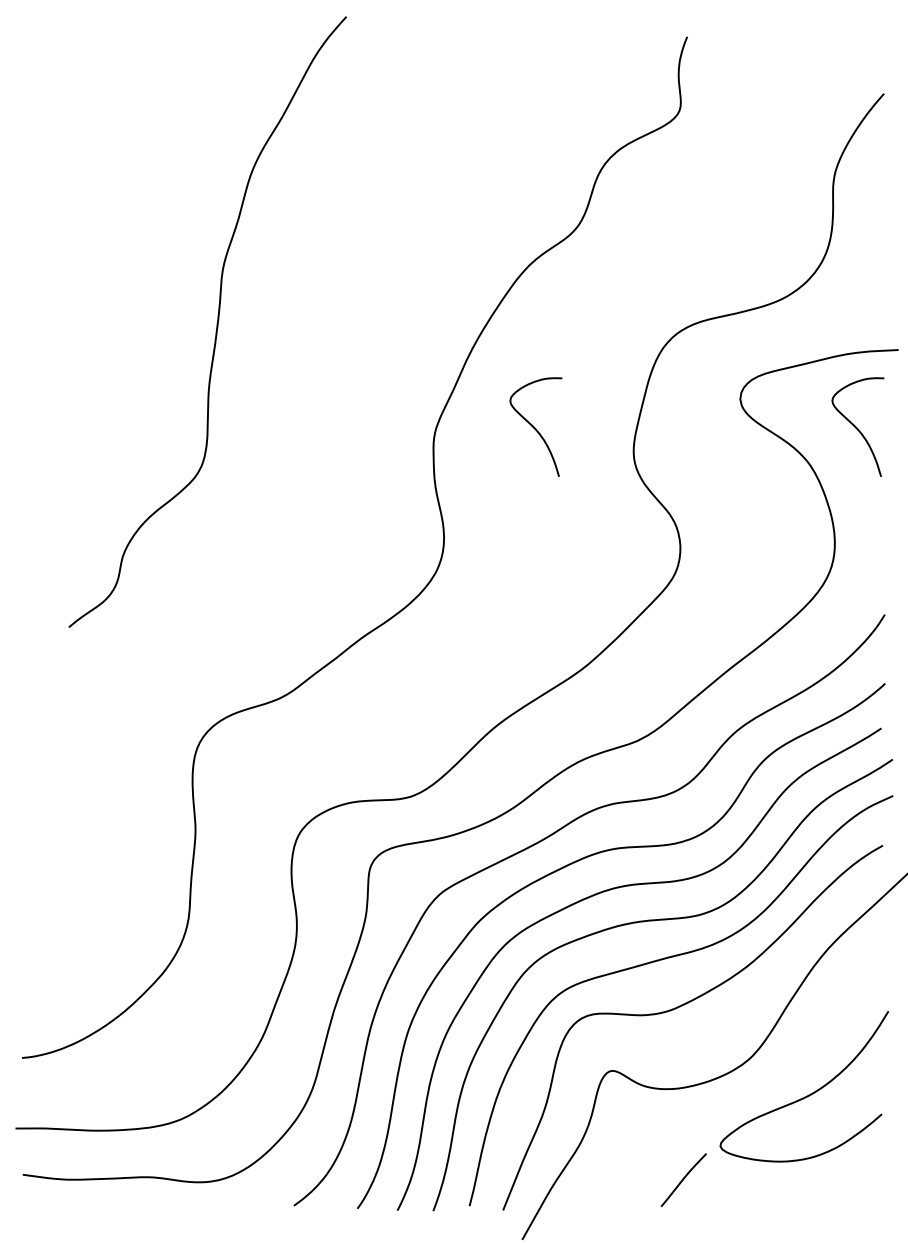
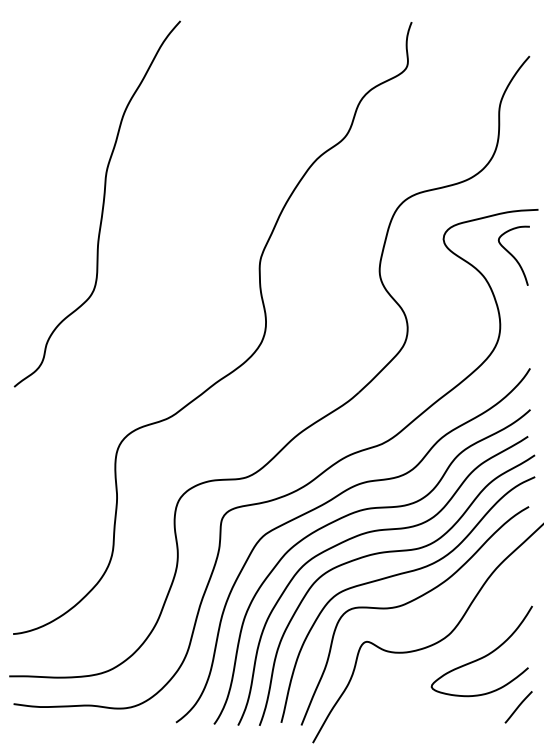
curve: (216, 321) -> (102, 203), moved
curve: (534, 426) -> (320, 255), removed
line: (683, 1180) -> (518, 707), moved

